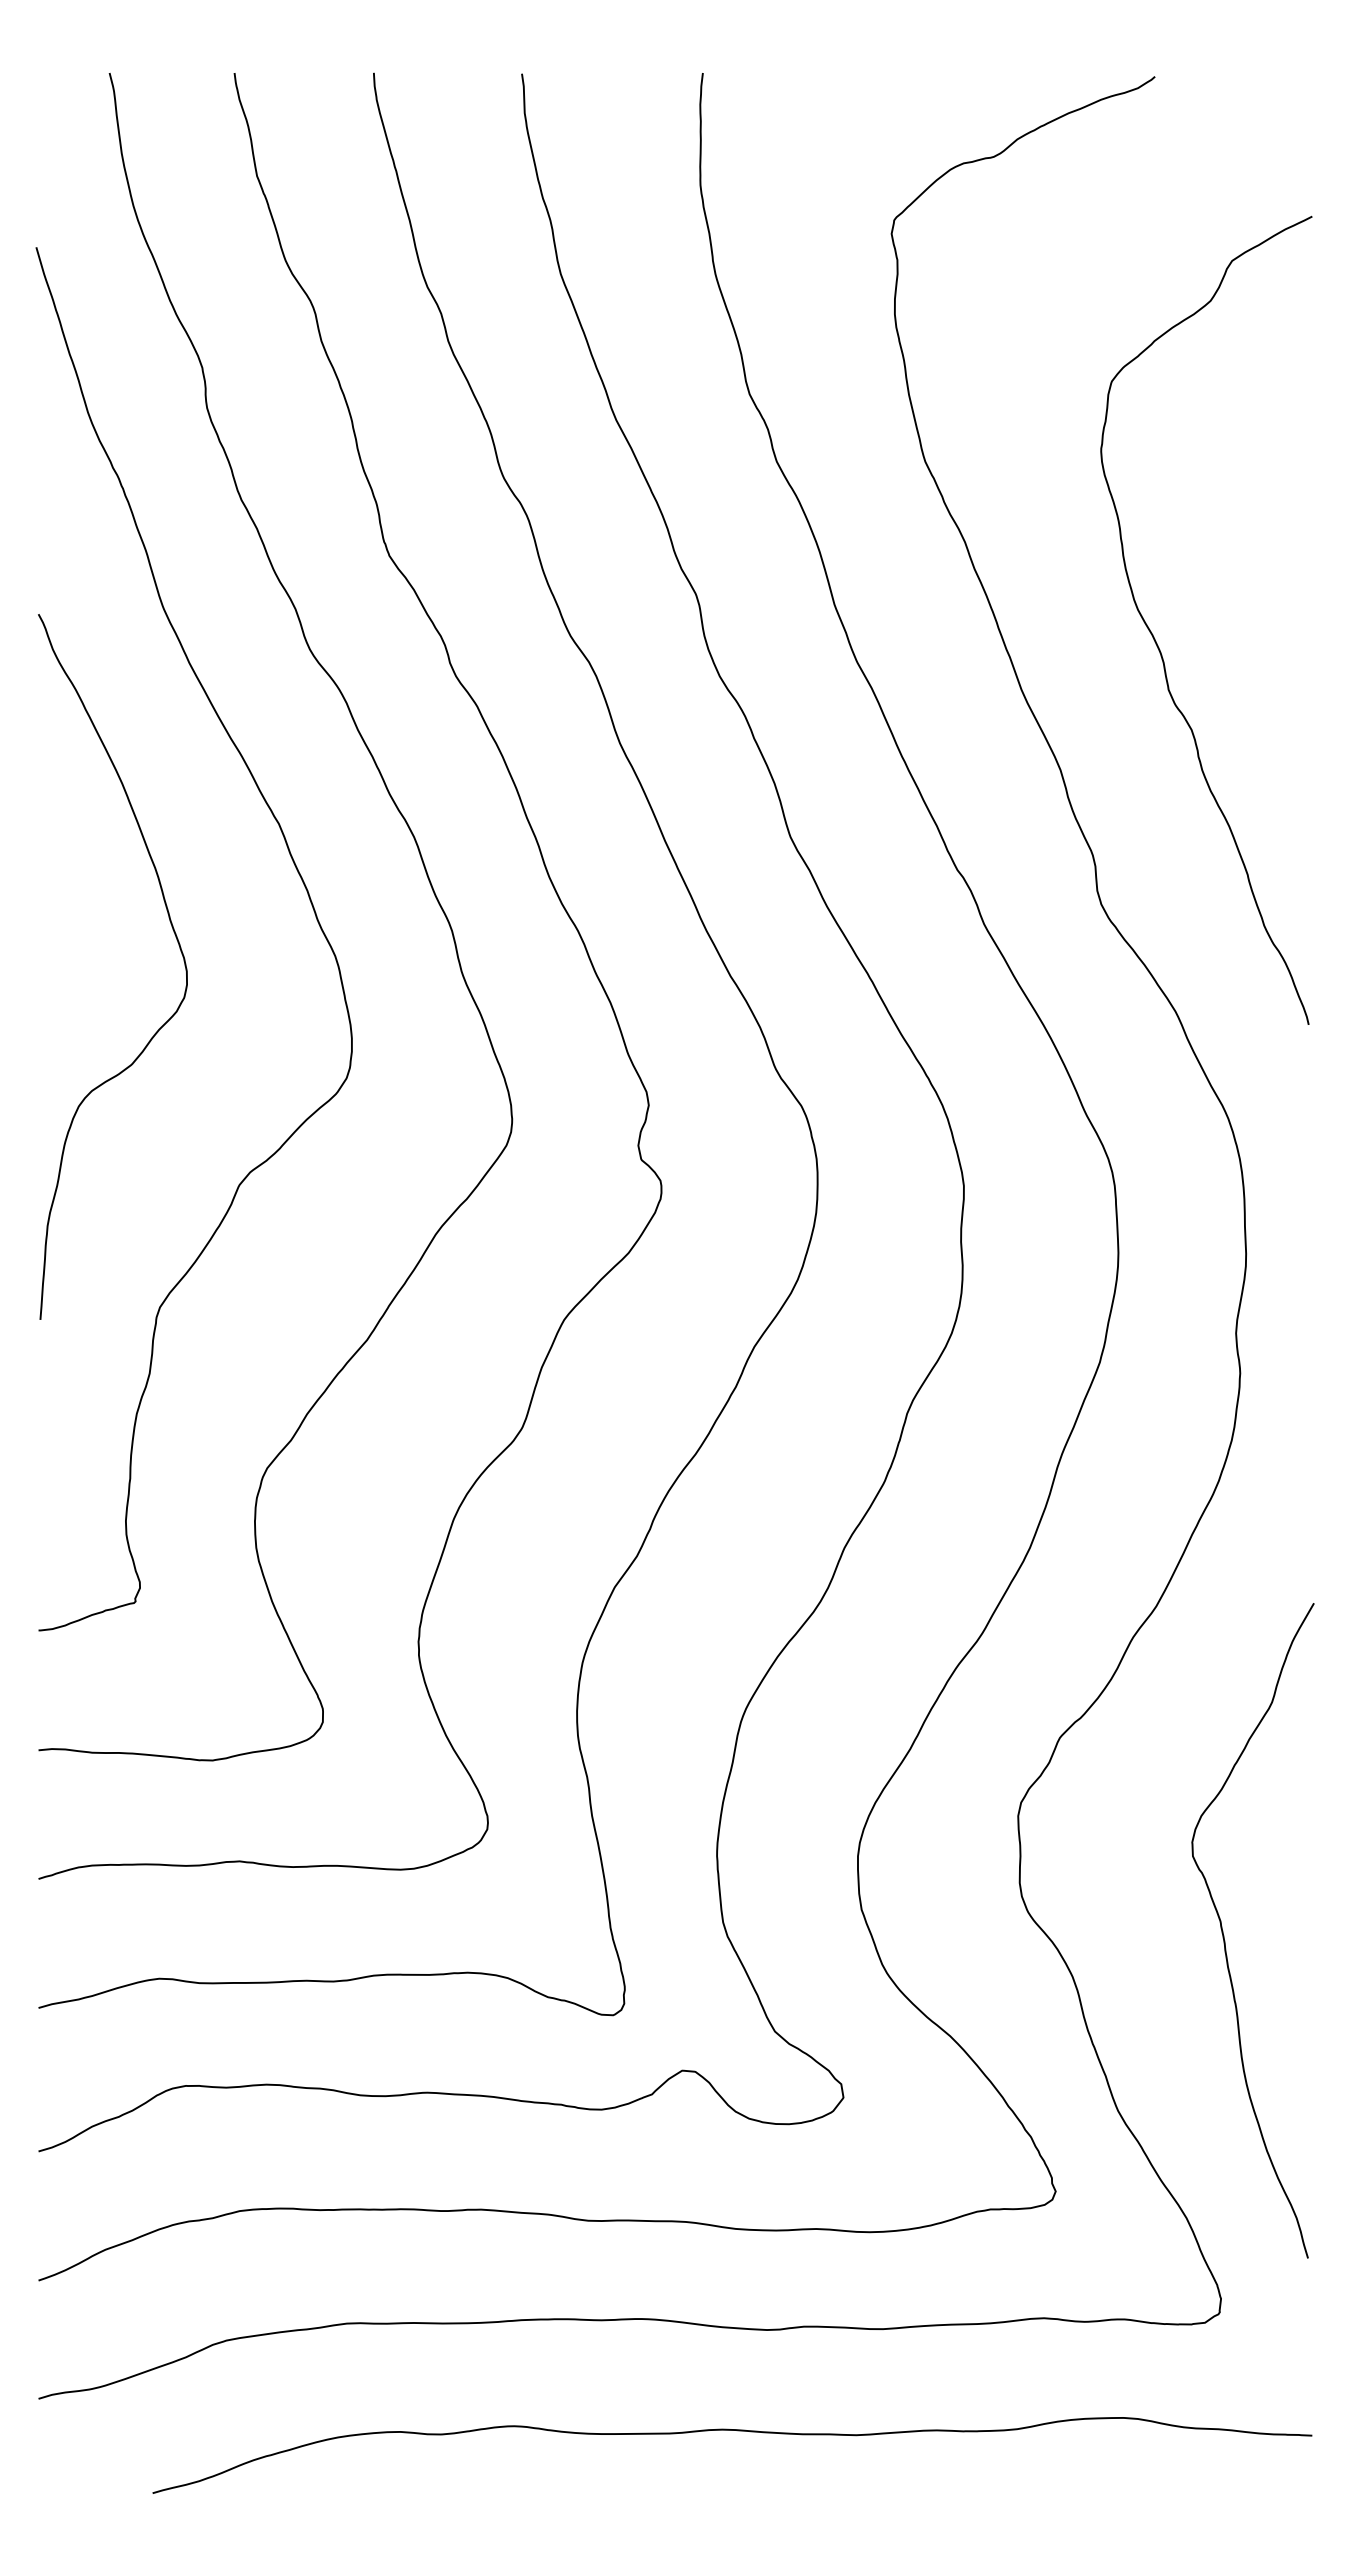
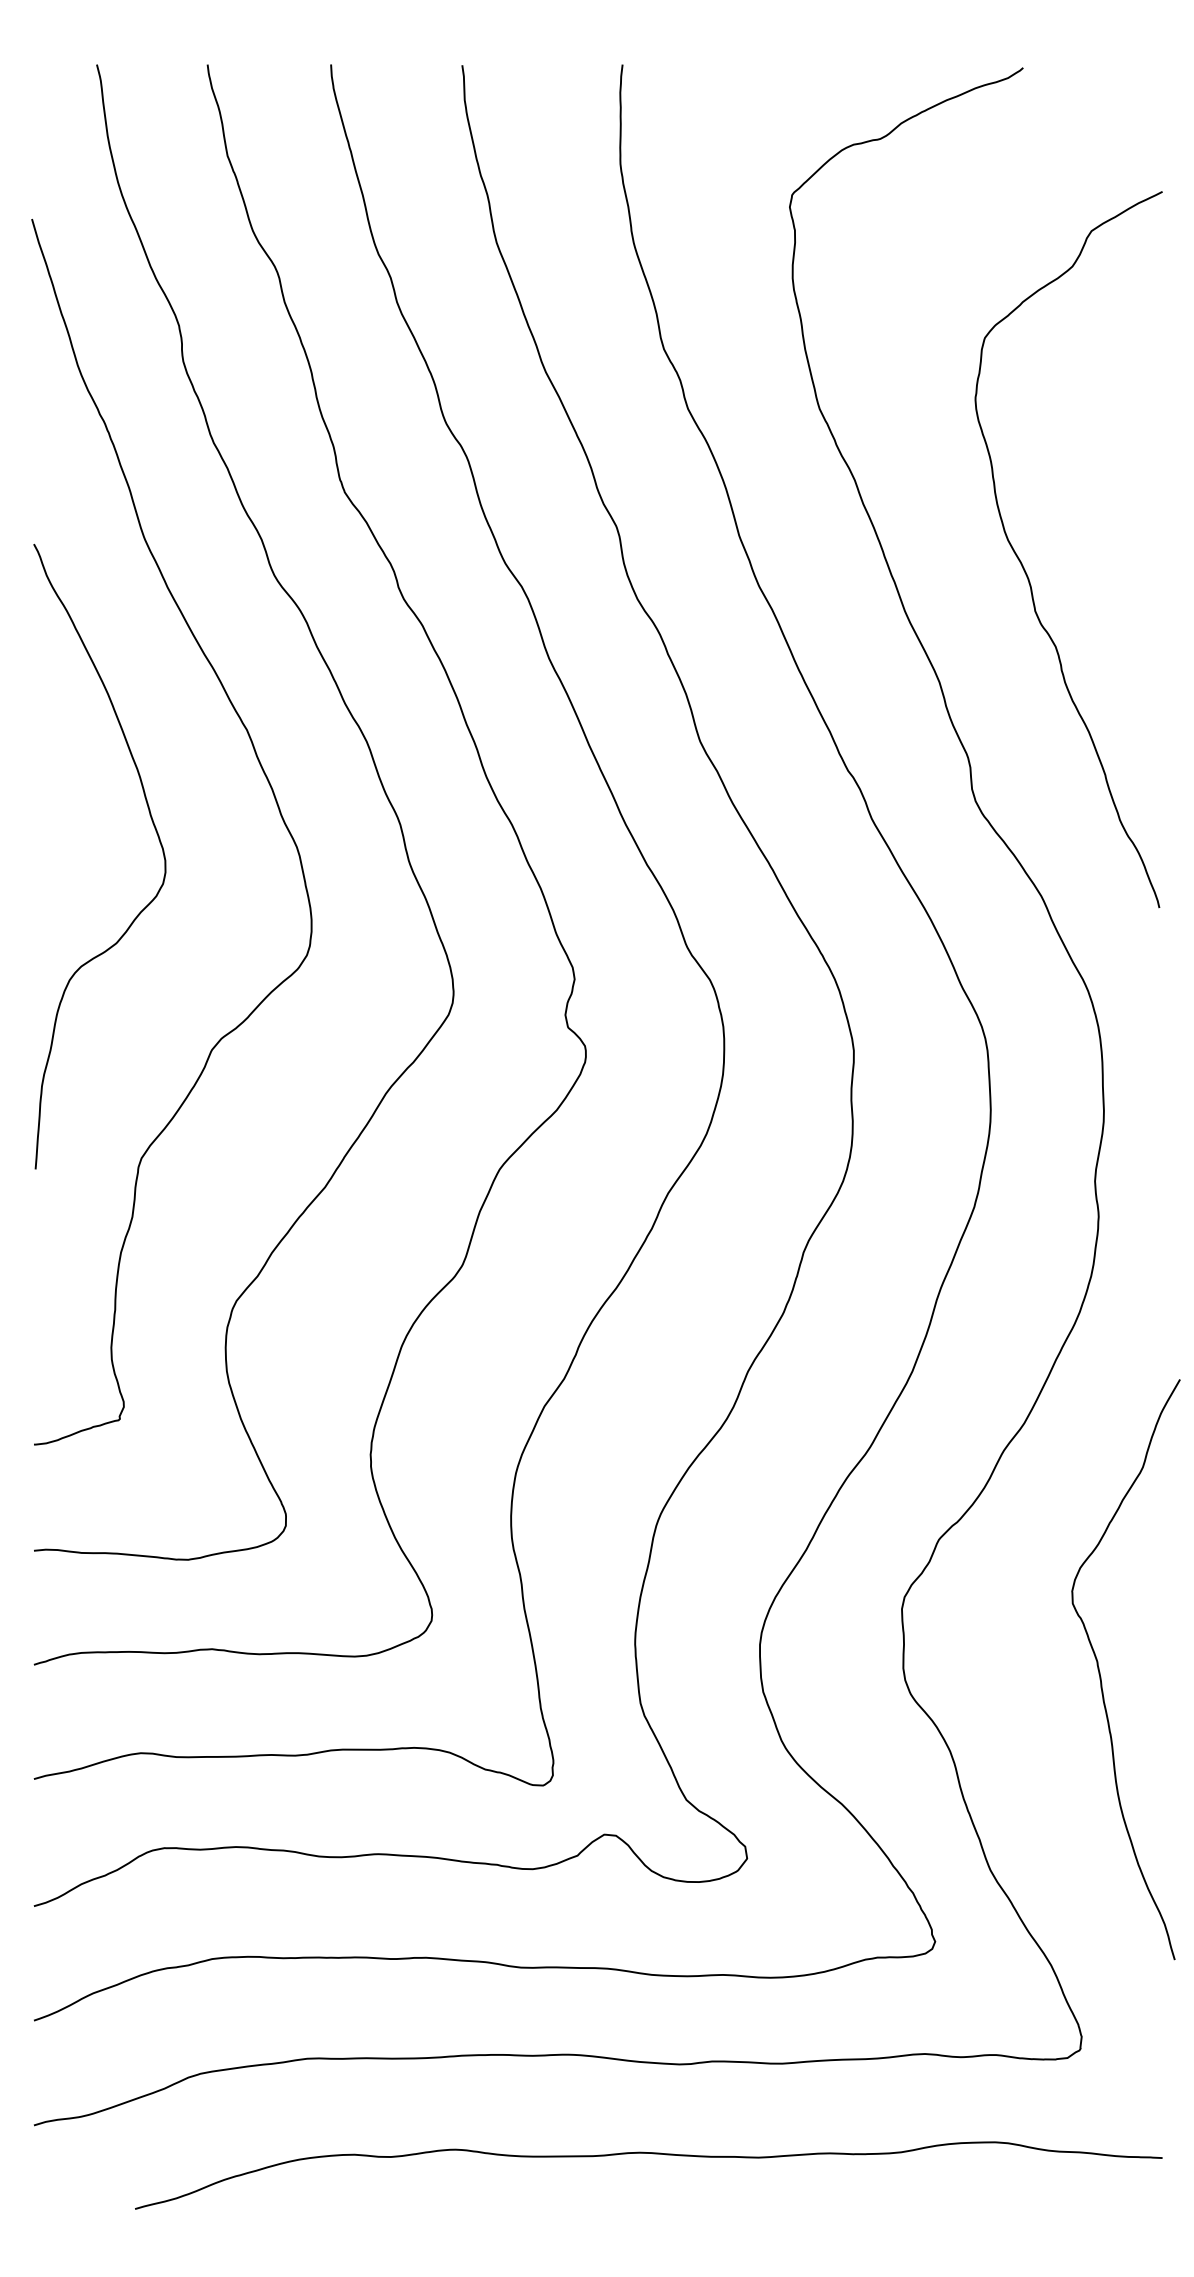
curve: (1225, 1938) -> (1101, 1676), moved

